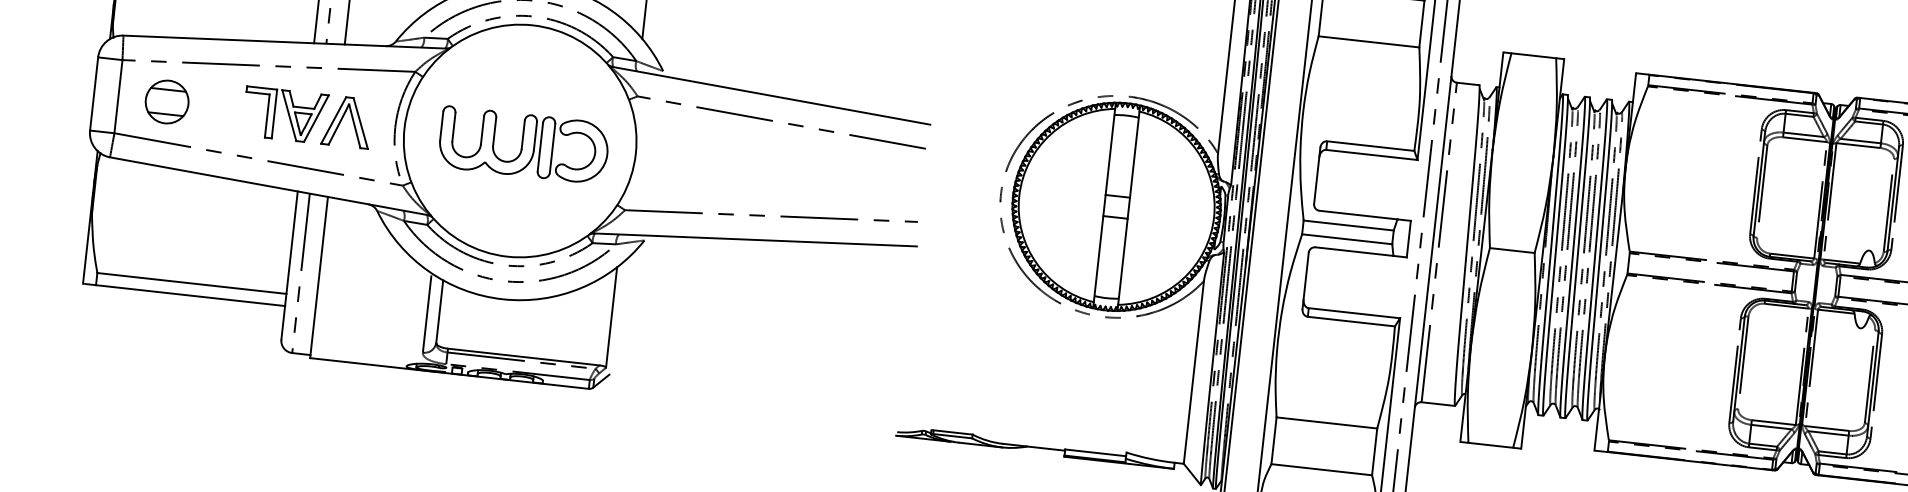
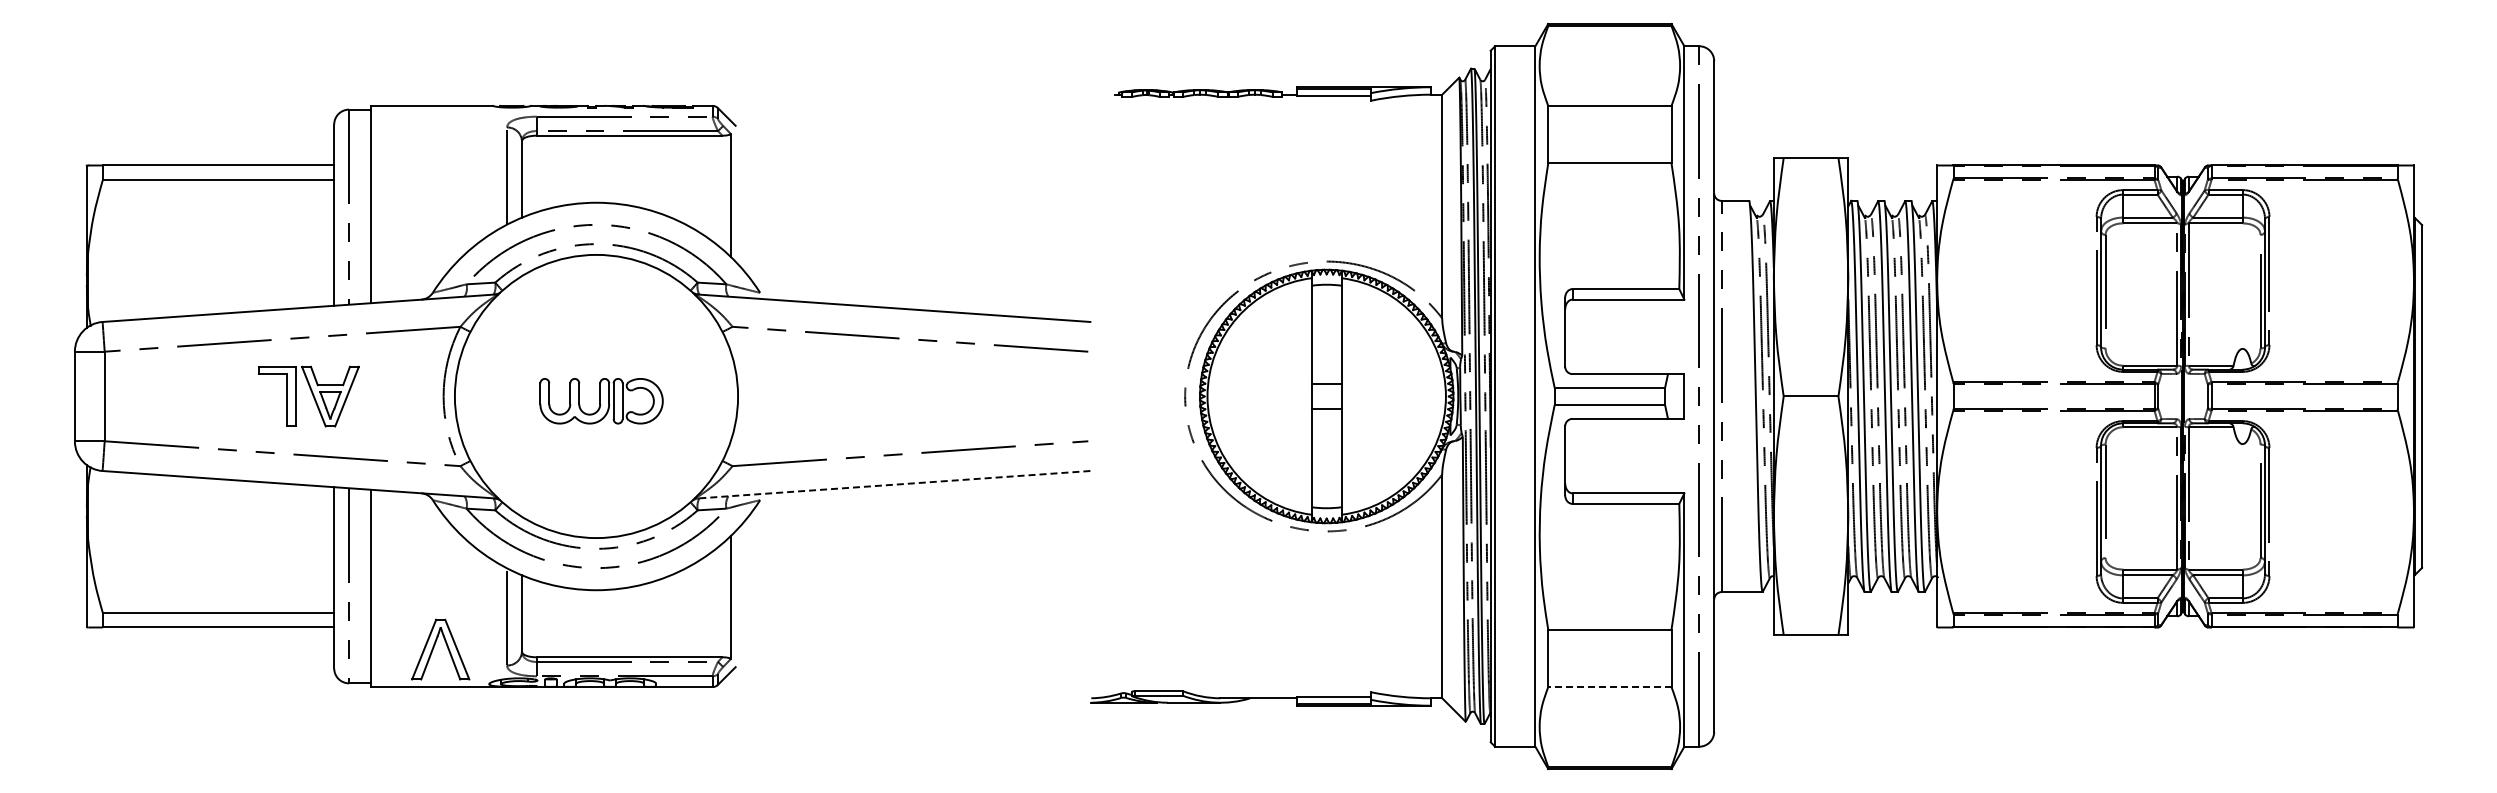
part: (167, 102) -> (164, 396), removed
part: (342, 119) -> (434, 647), moved
part: (523, 145) -> (601, 401), size x0.6
line: (754, 239) -> (892, 484), solid -> dashed
line: (1321, 470) -> (1609, 687), solid -> dashed

